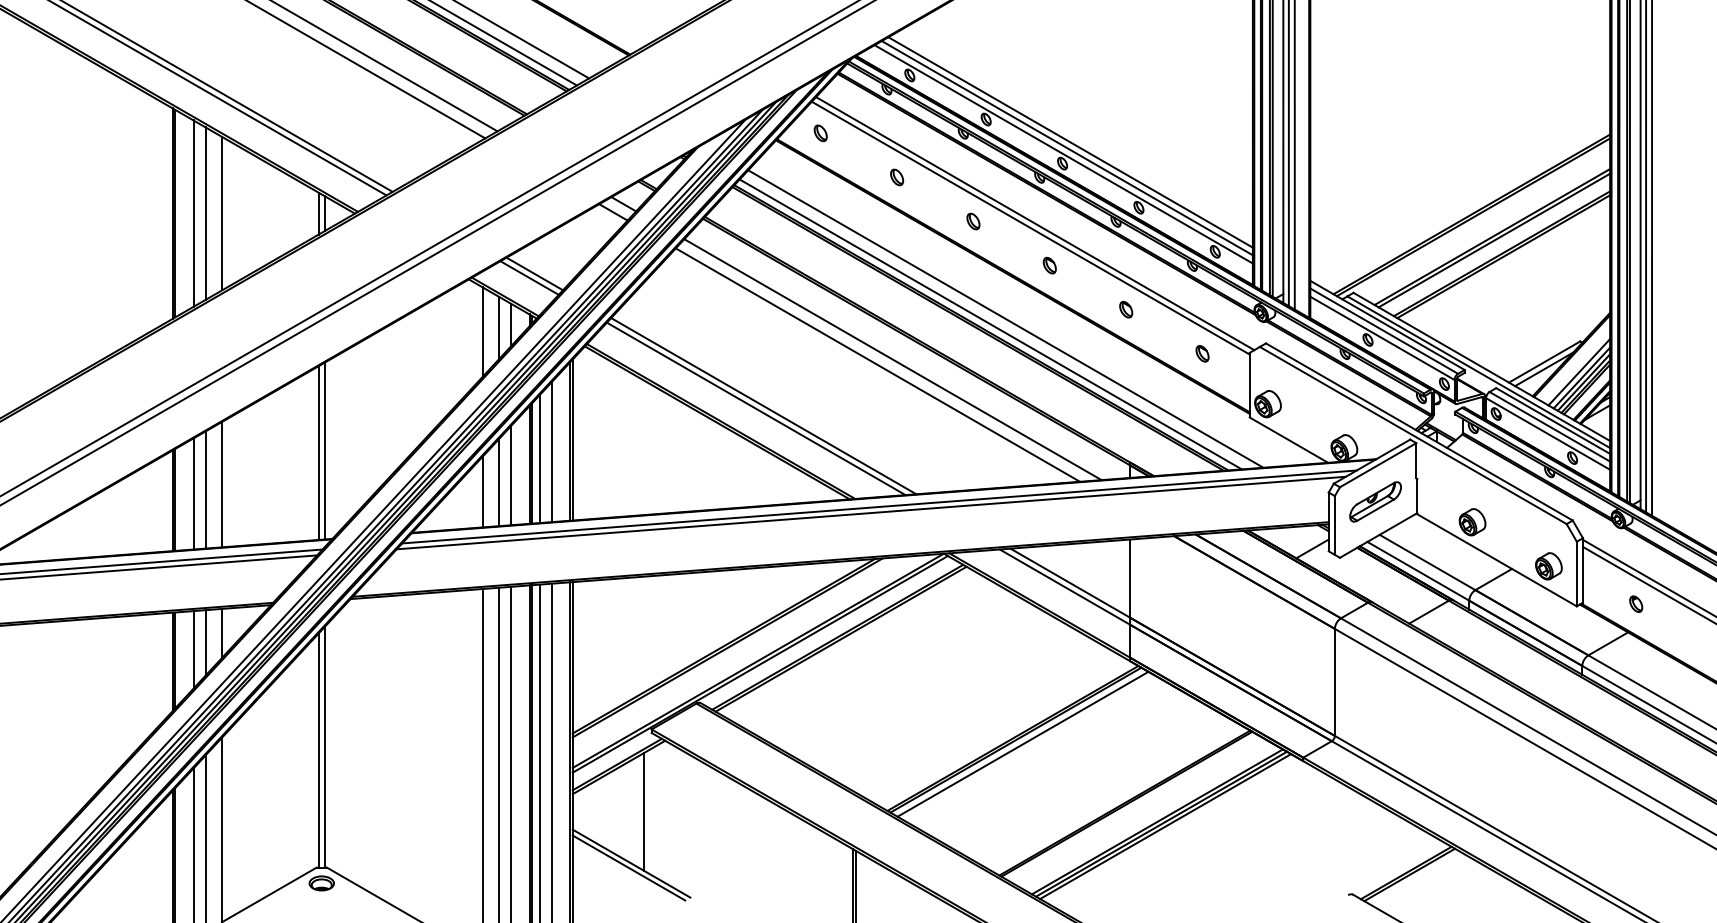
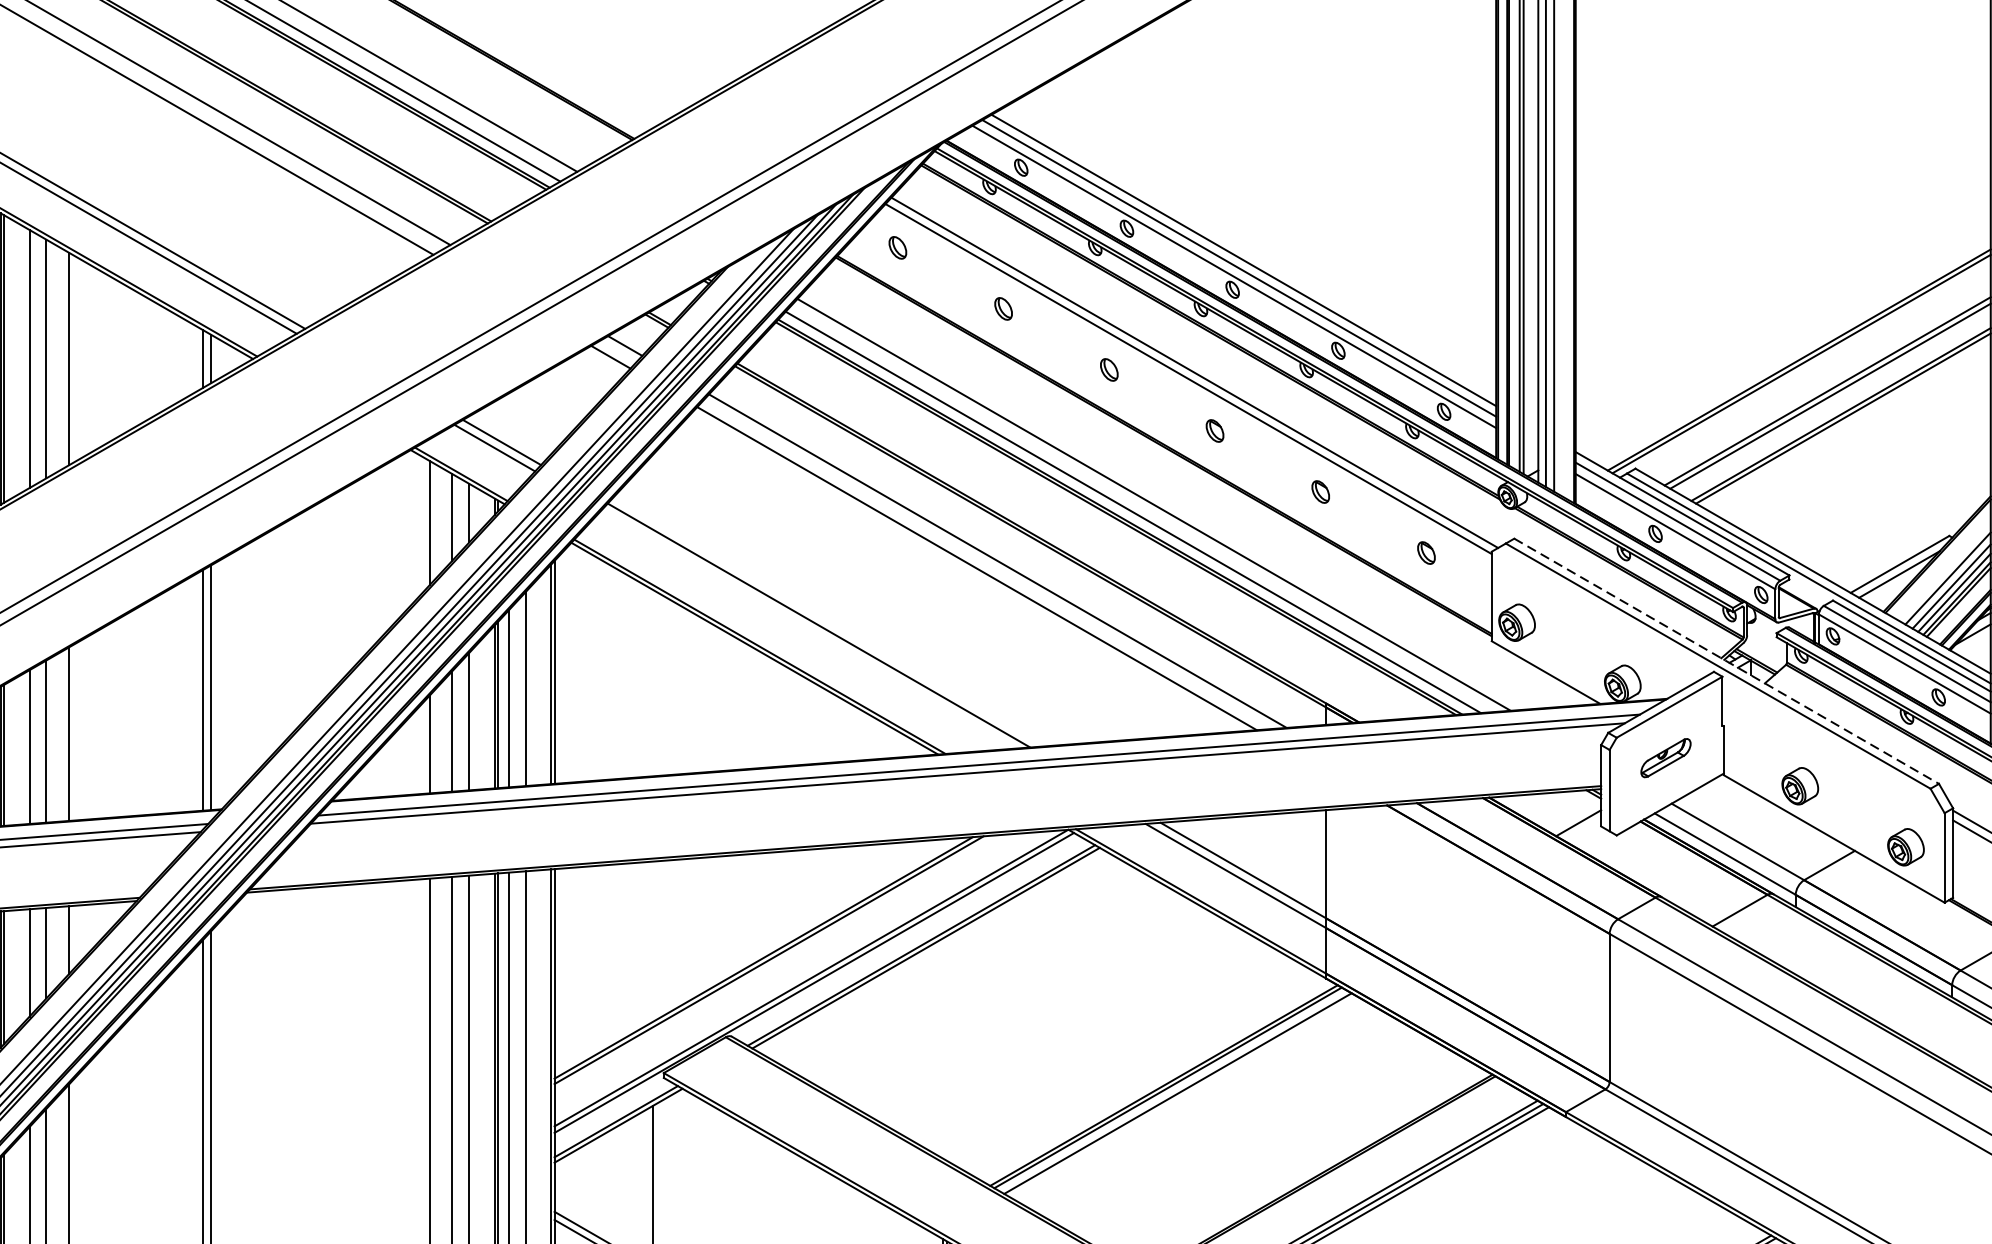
line: (755, 408) -> (807, 628), removed
line: (1419, 432) -> (1726, 661), solid -> dashed
part: (1375, 501) -> (1665, 757), size x0.7

